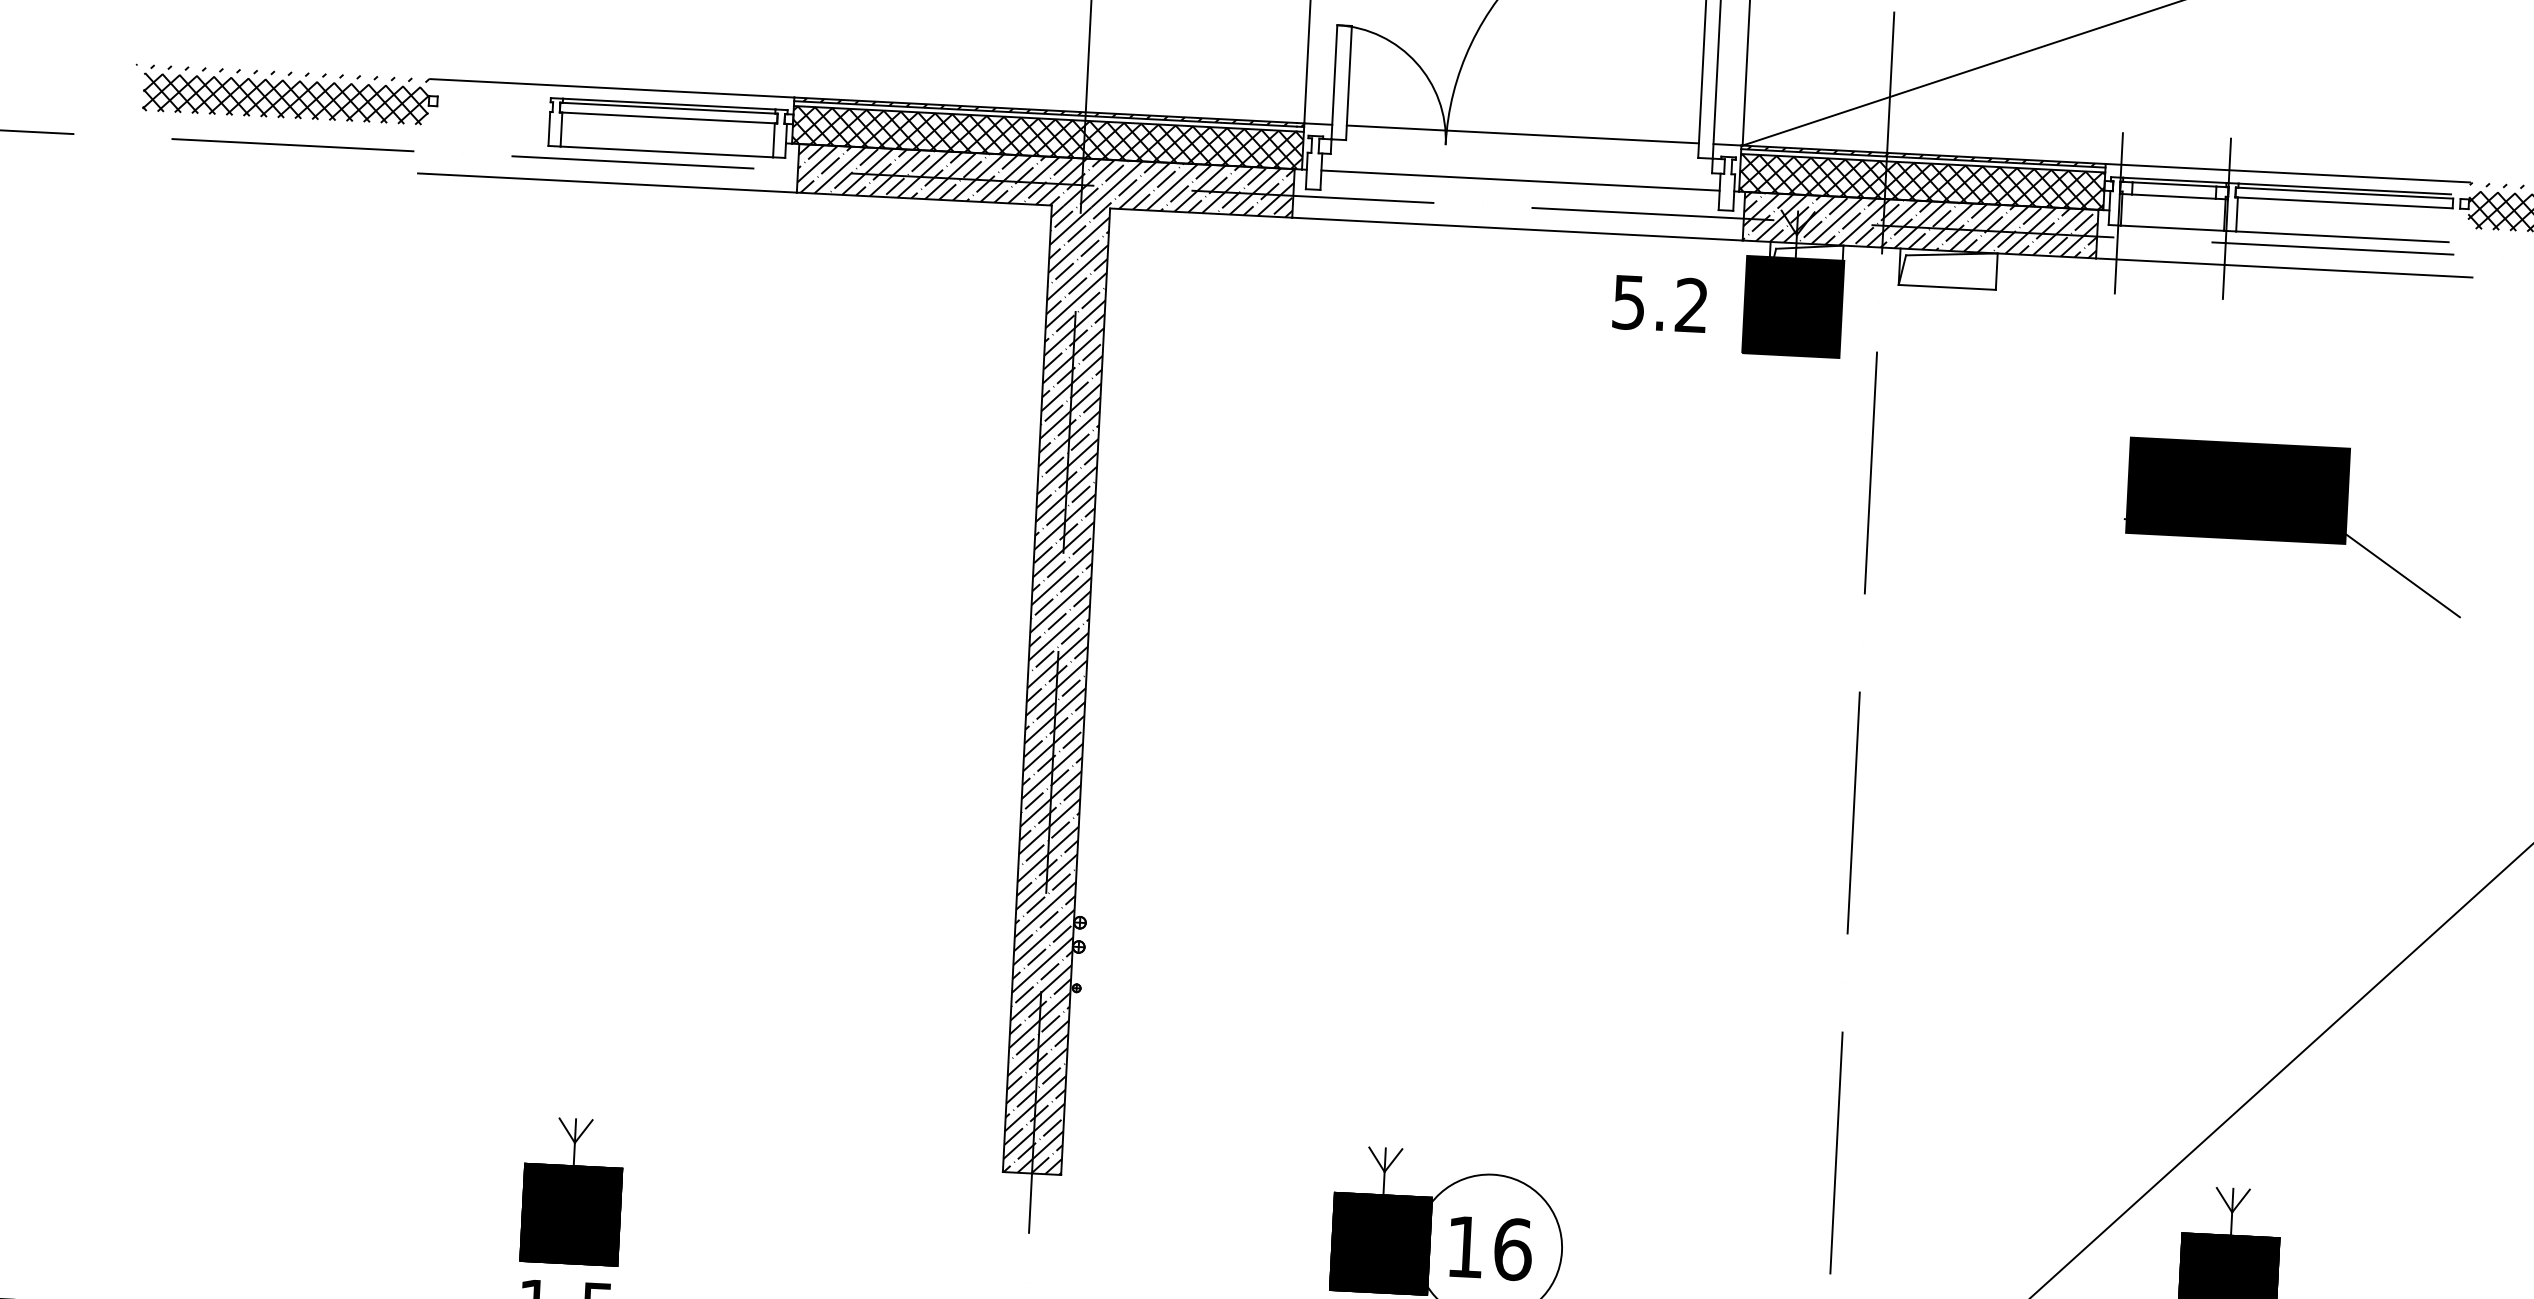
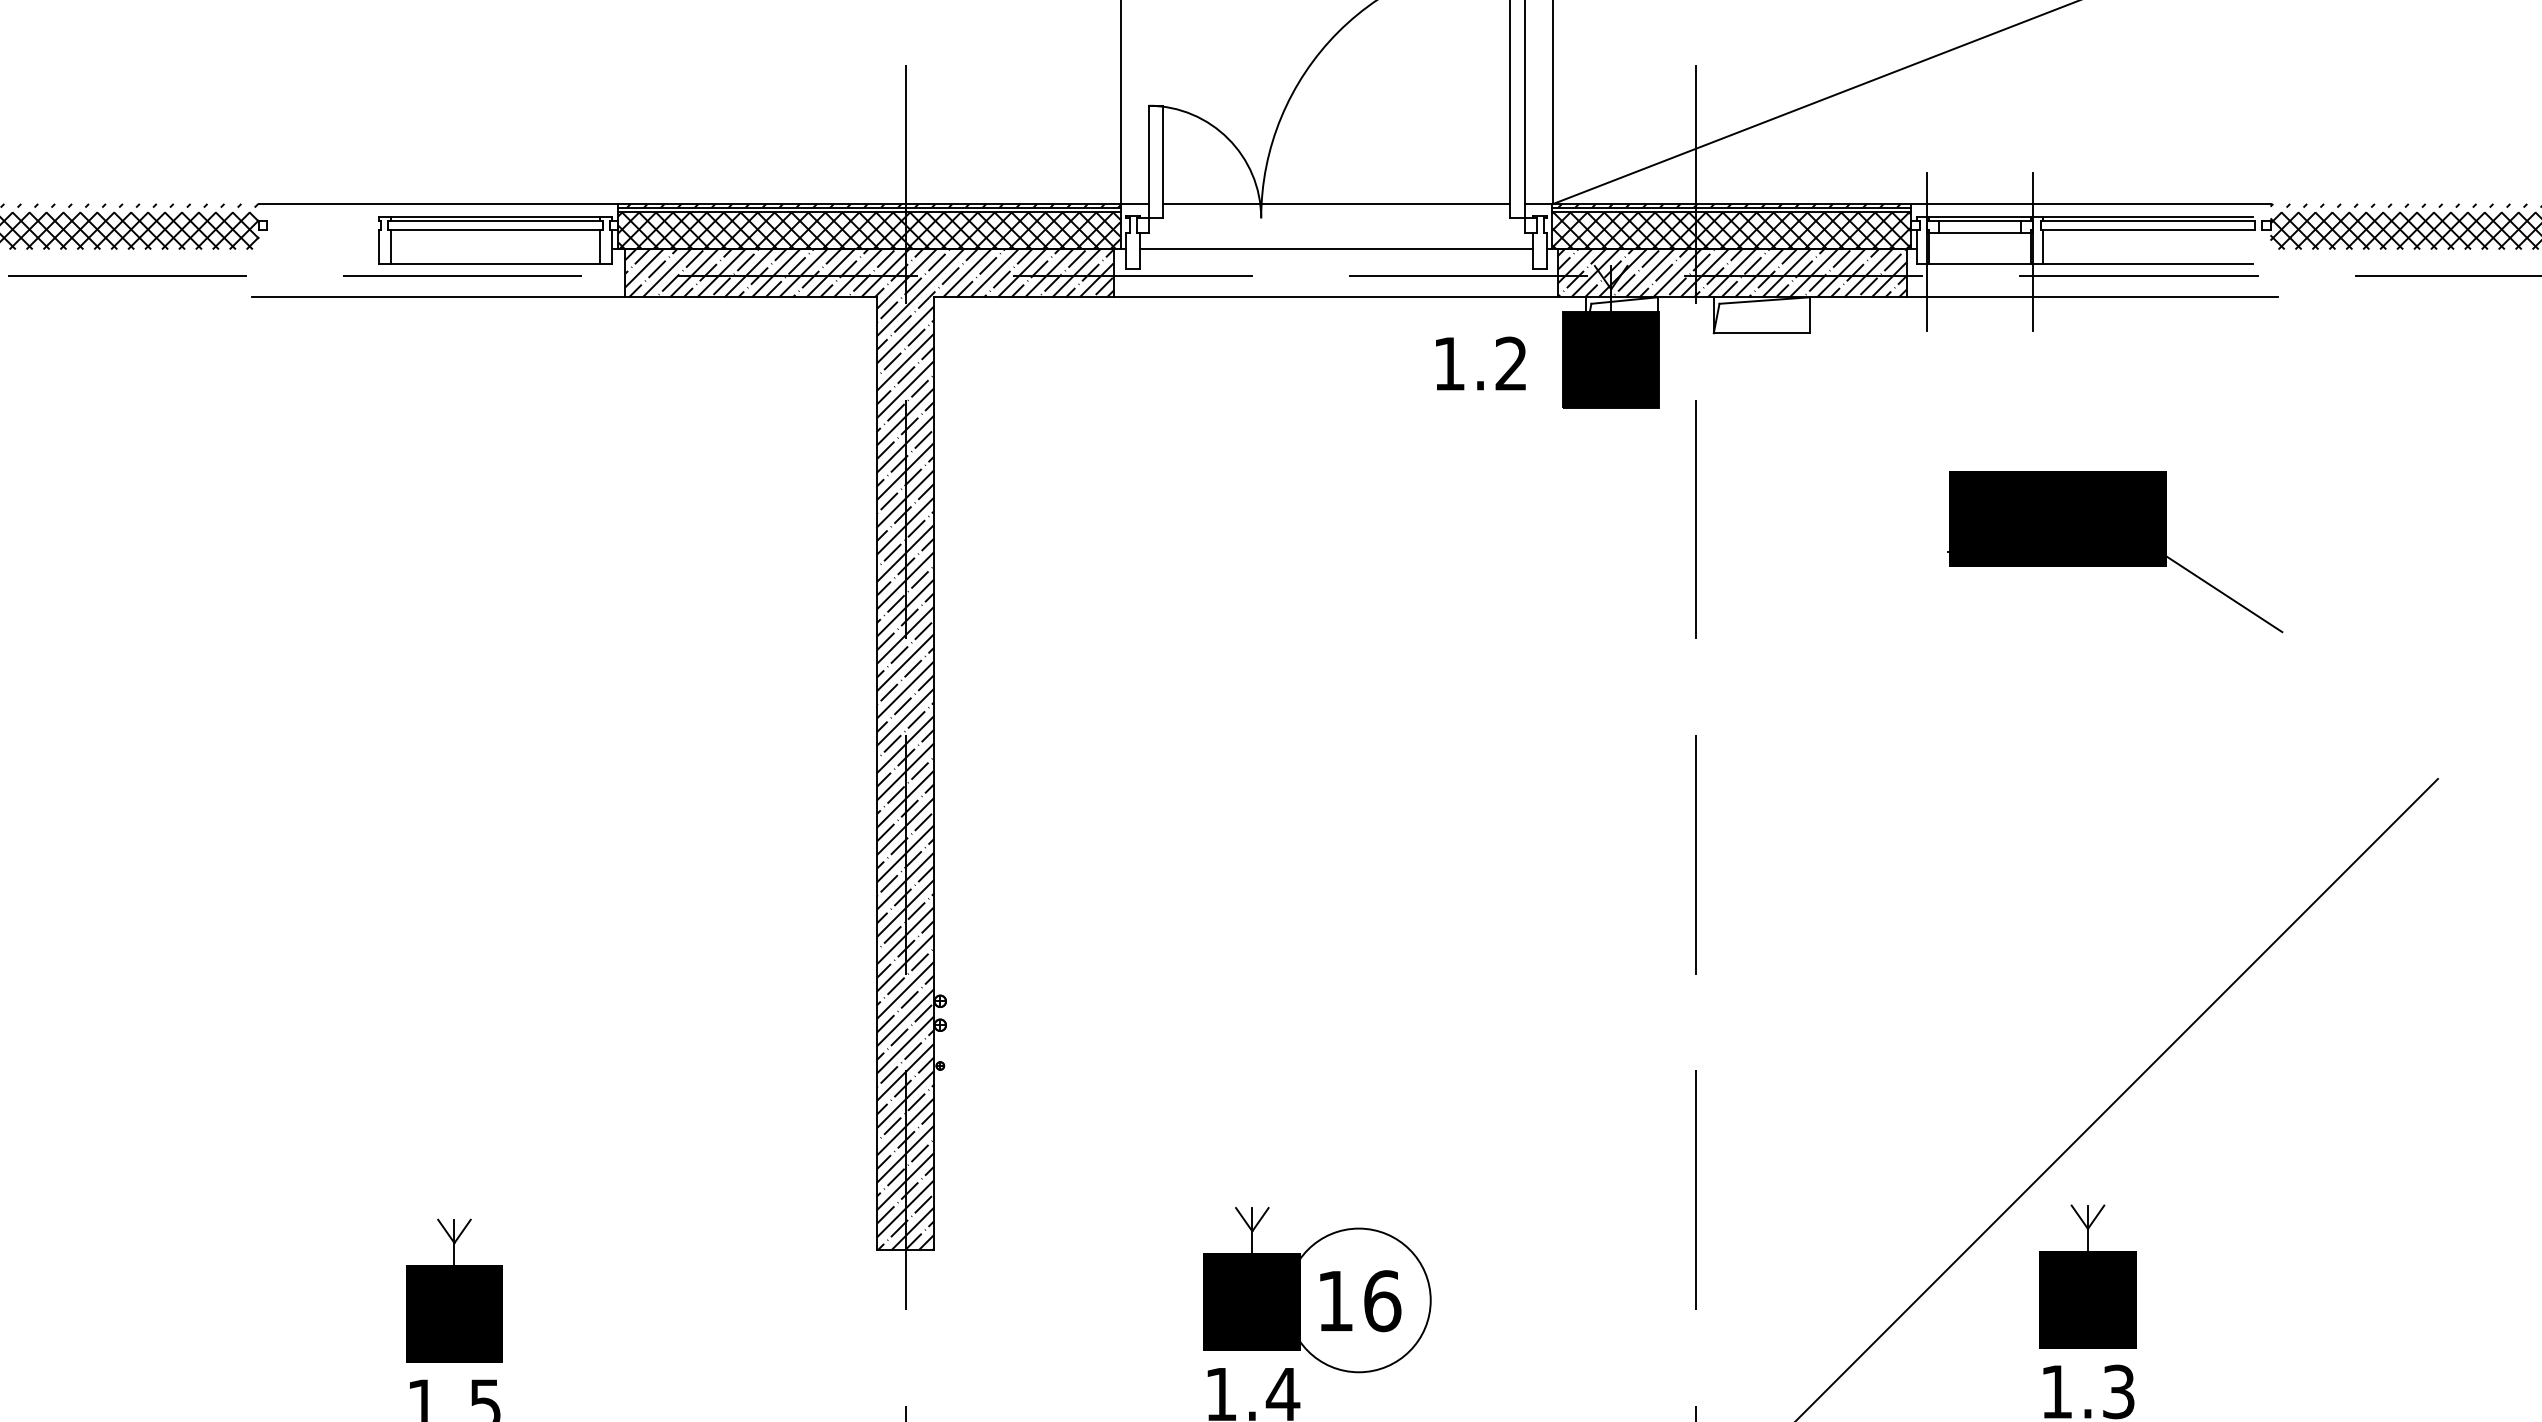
text: (1629, 303) -> (1449, 364), 5.2 -> 1.2

